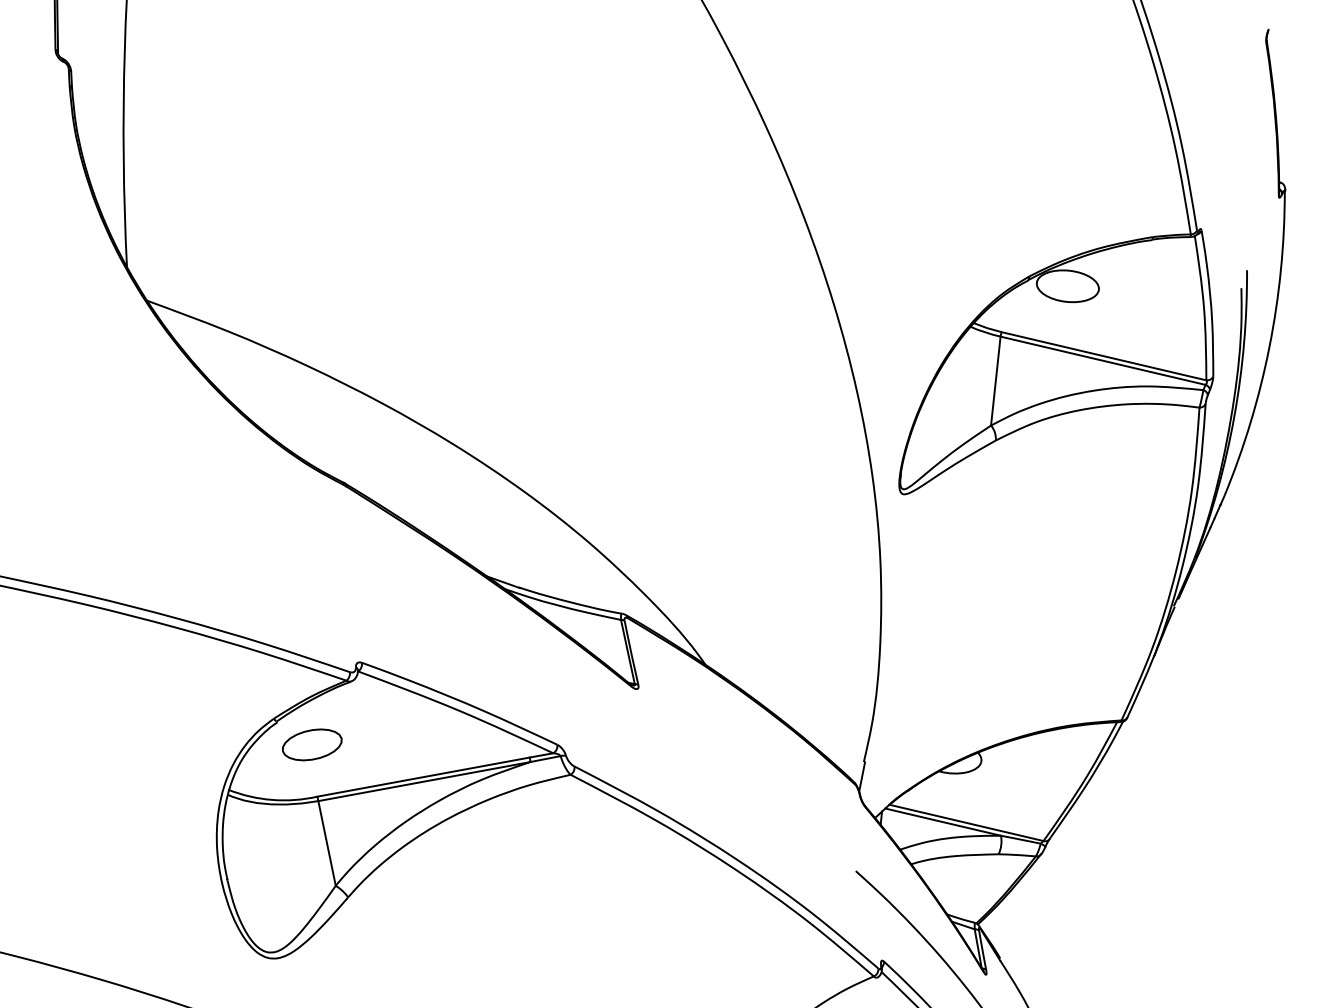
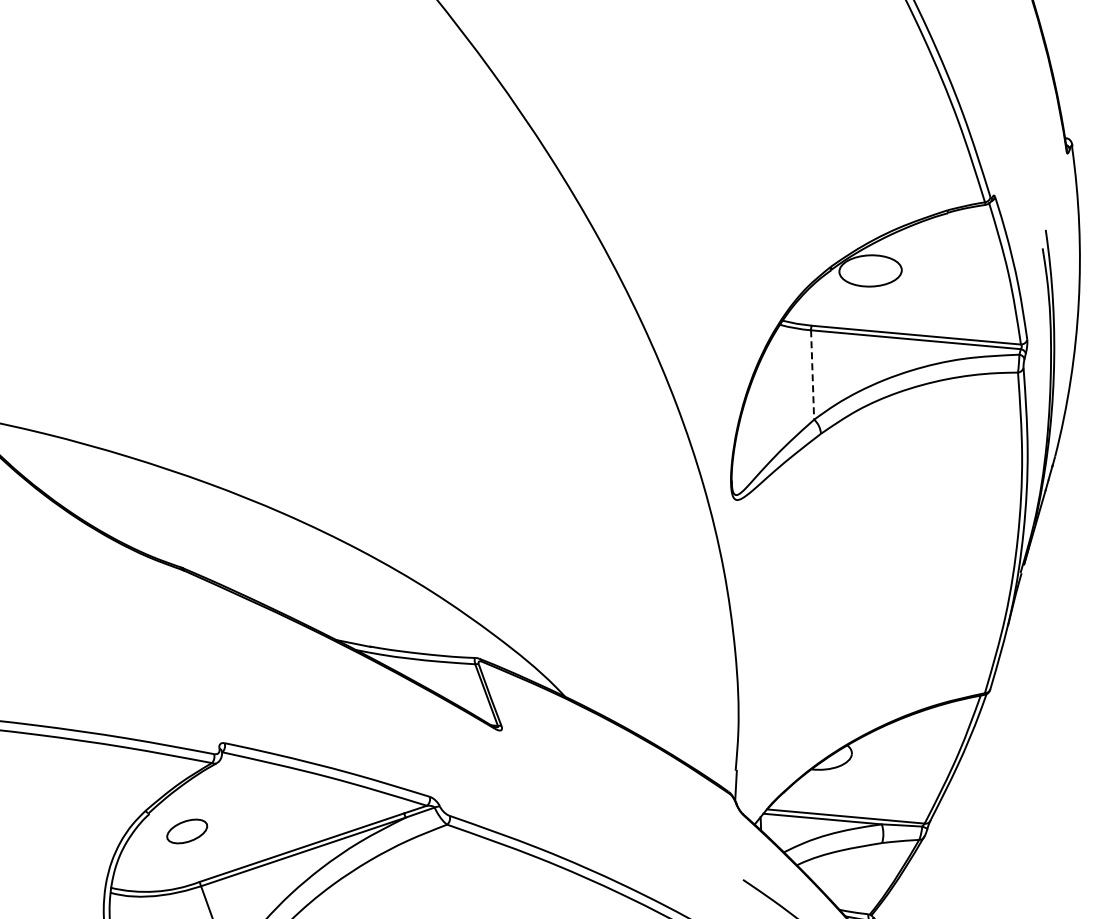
line: (995, 381) -> (812, 375), solid -> dashed
part: (312, 744) -> (187, 831), size x0.7

